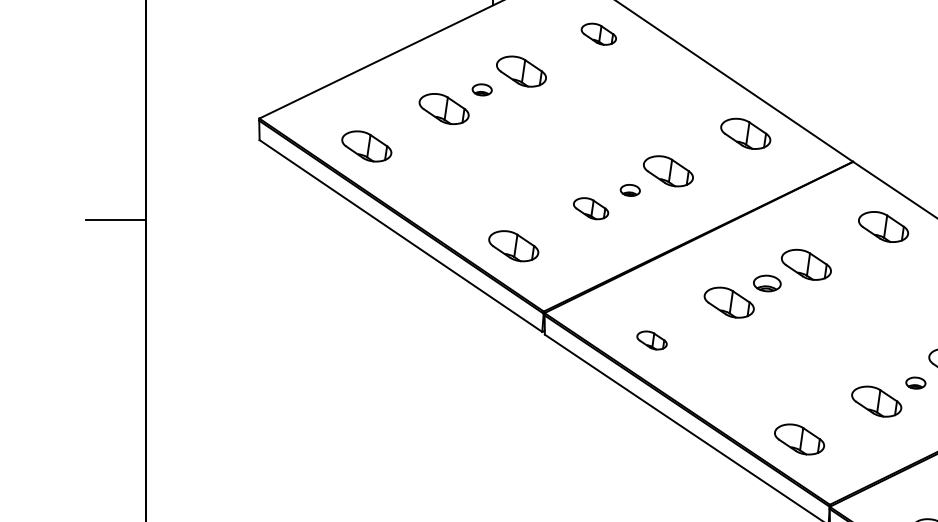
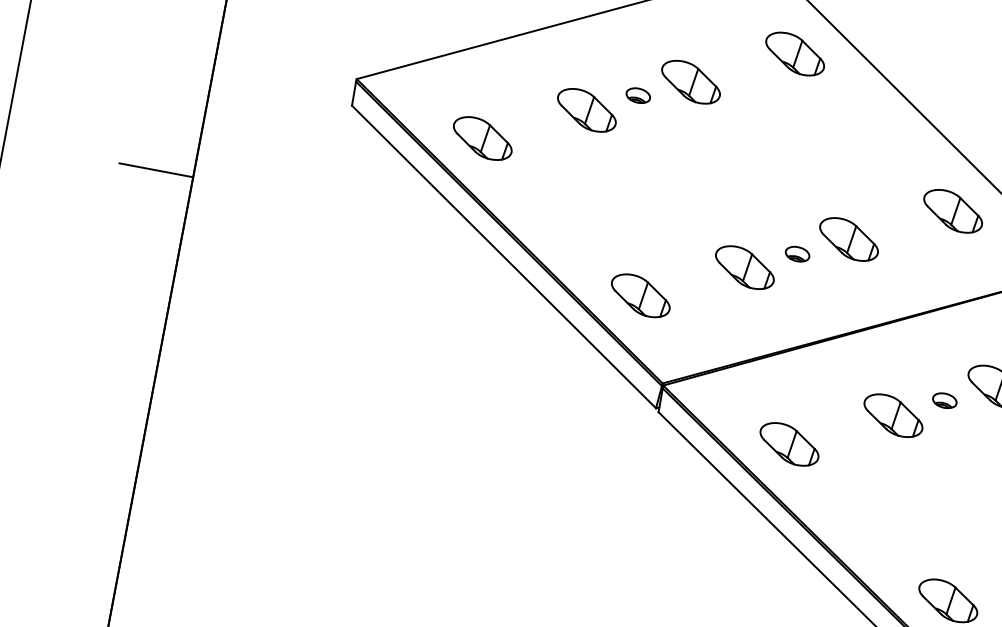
part: (598, 34) -> (794, 54), size x1.43
part: (590, 208) -> (744, 267), size x1.43
part: (766, 282) -> (944, 399), size x0.71
part: (651, 340) -> (788, 444), size x1.67

